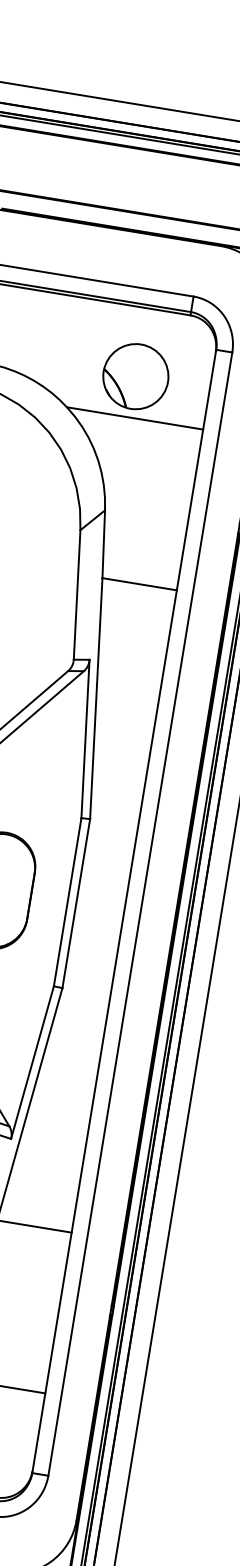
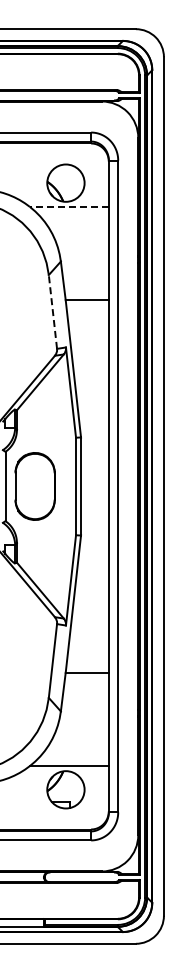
line: (135, 417) -> (69, 206), solid -> dashed
line: (76, 594) -> (52, 311), solid -> dashed

